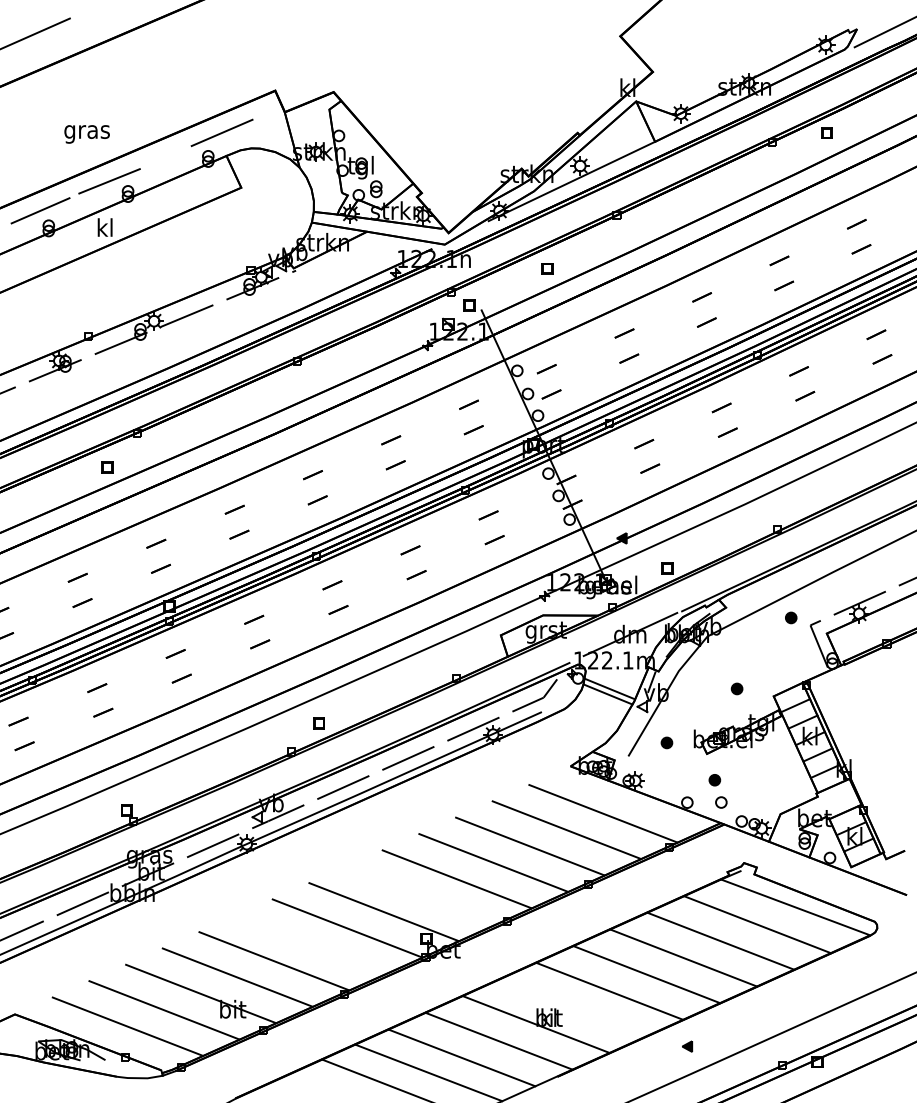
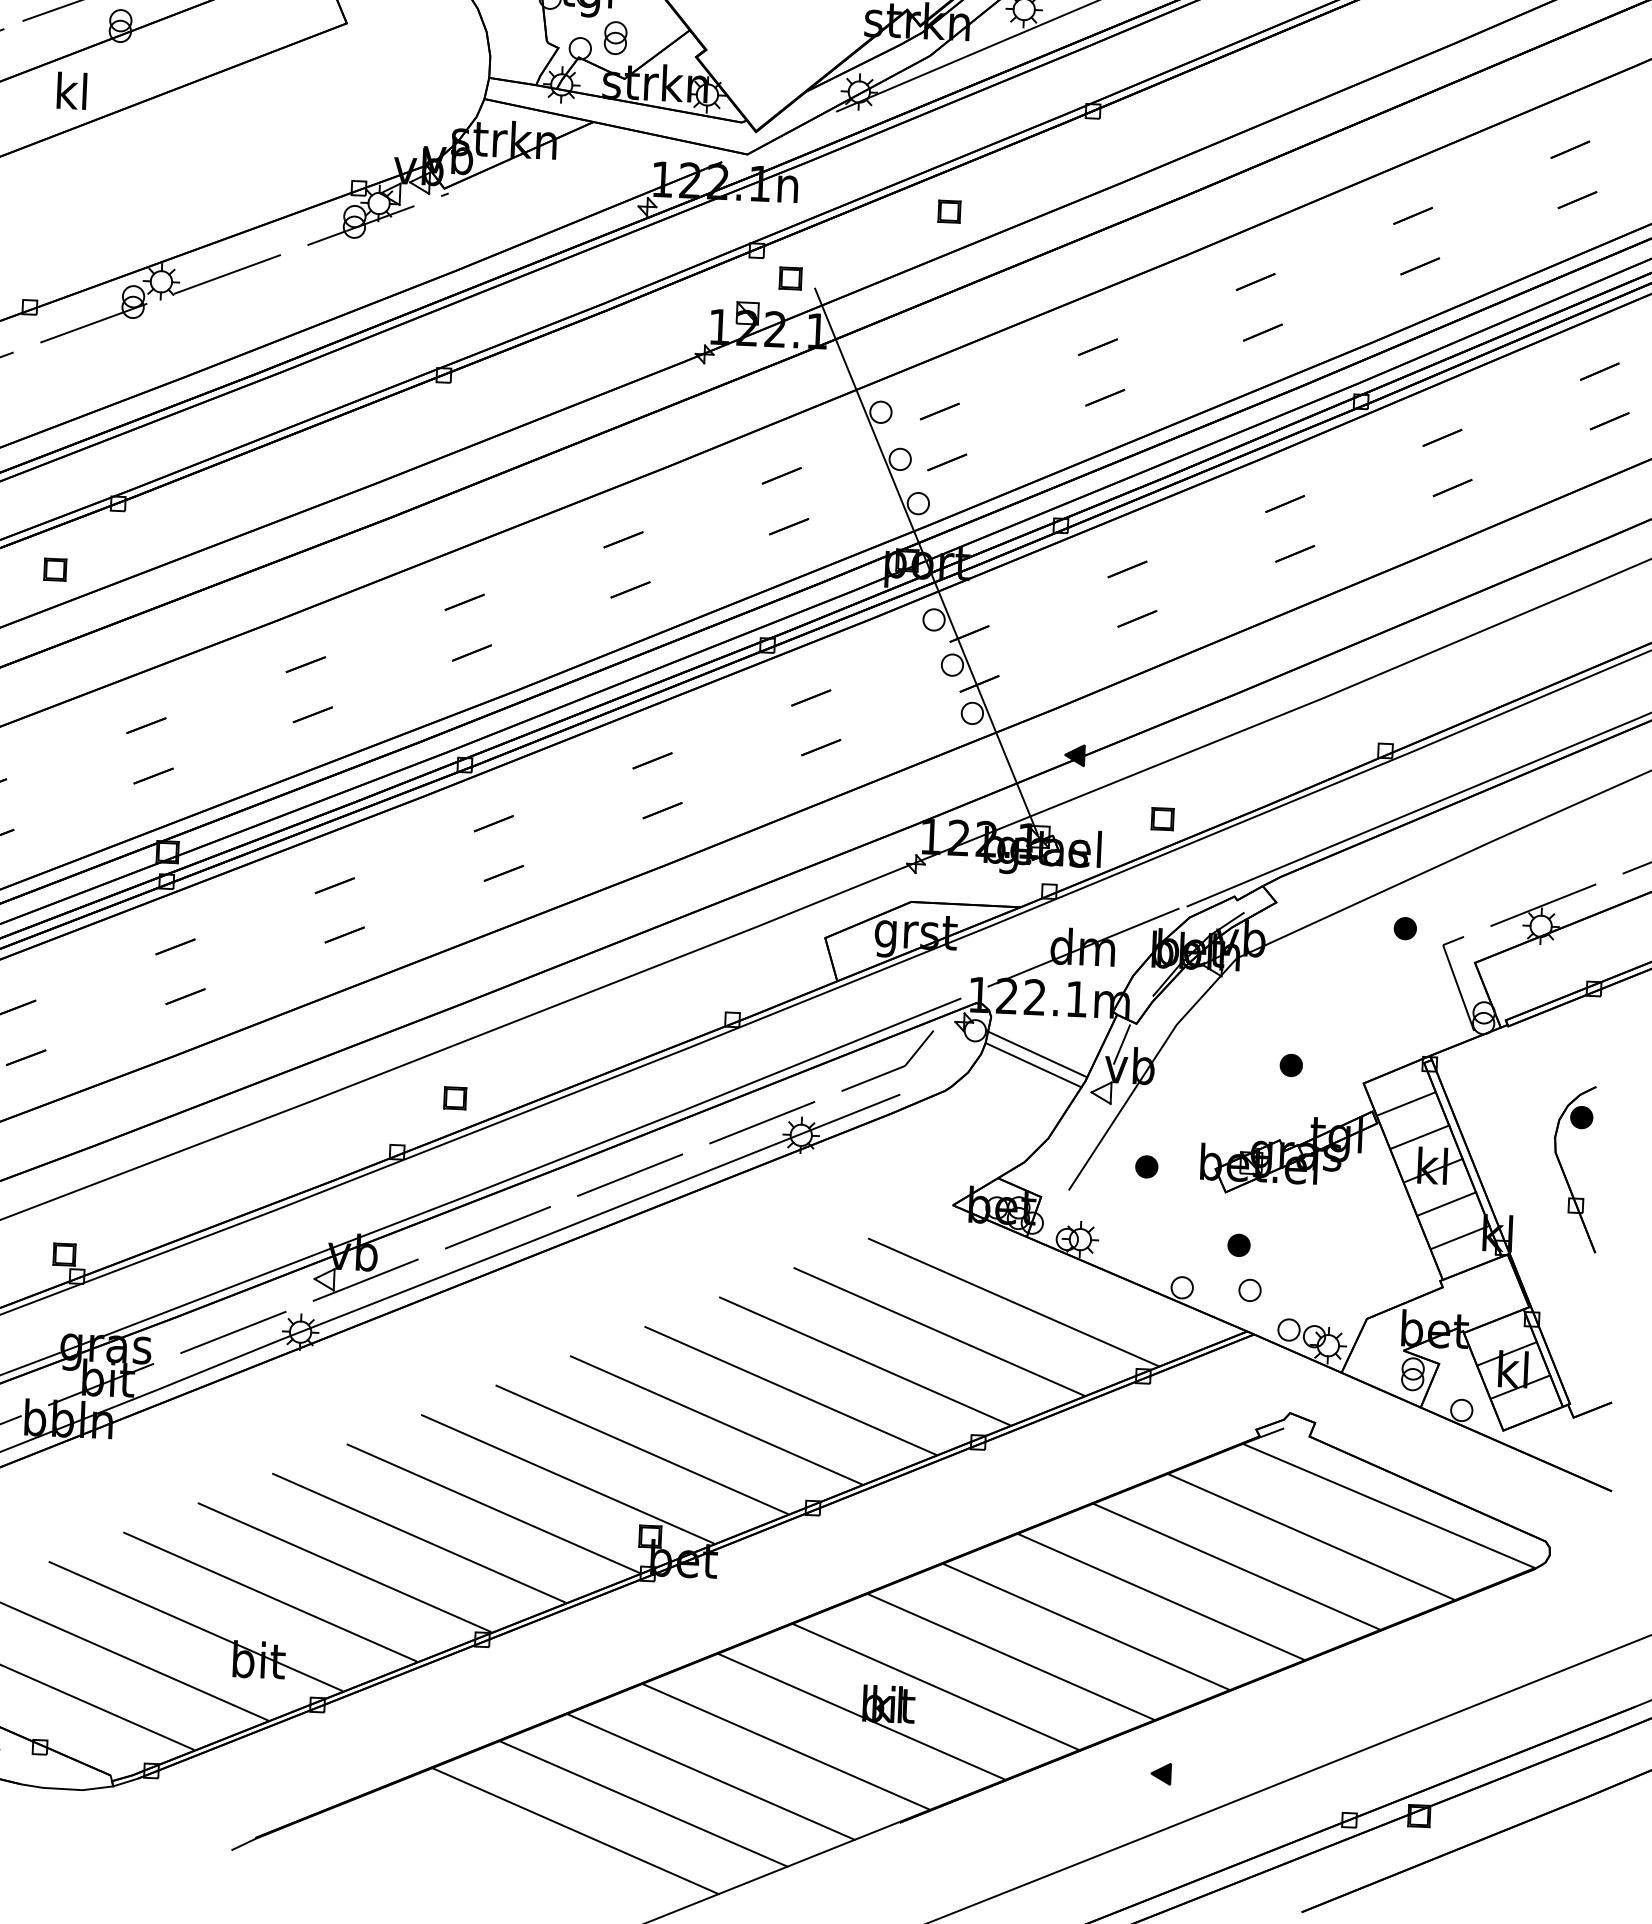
part: (881, 734) -> (1575, 1168), added
line: (420, 895) -> (642, 1449), added
line: (310, 944) -> (418, 1537), added
line: (572, 1007) -> (935, 1685), added

